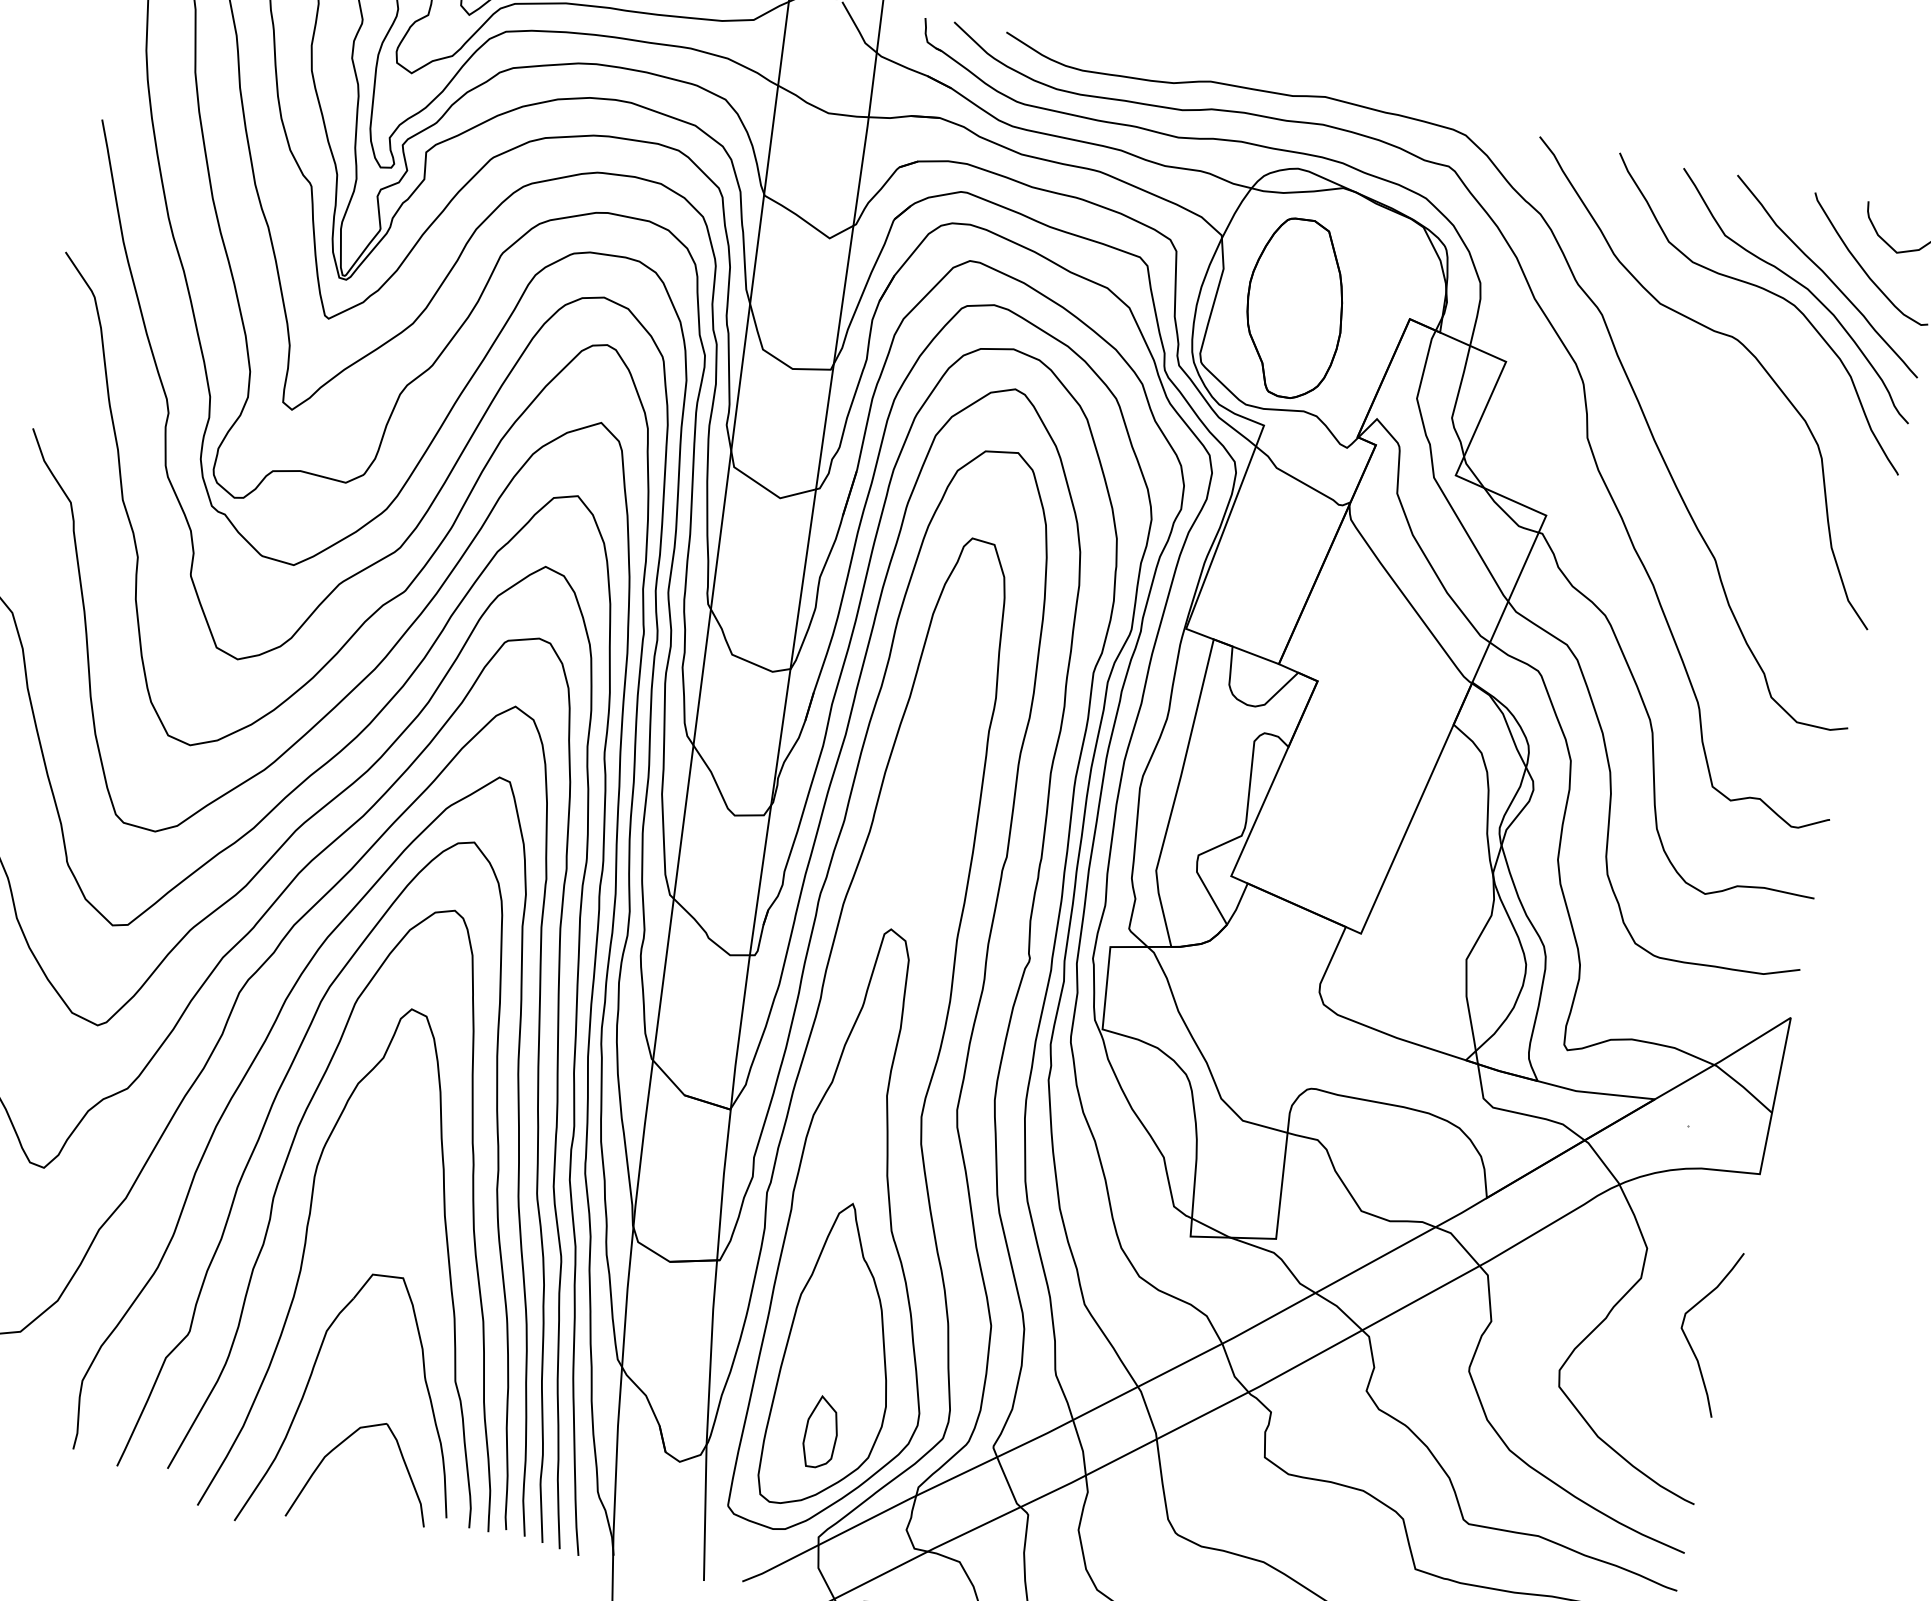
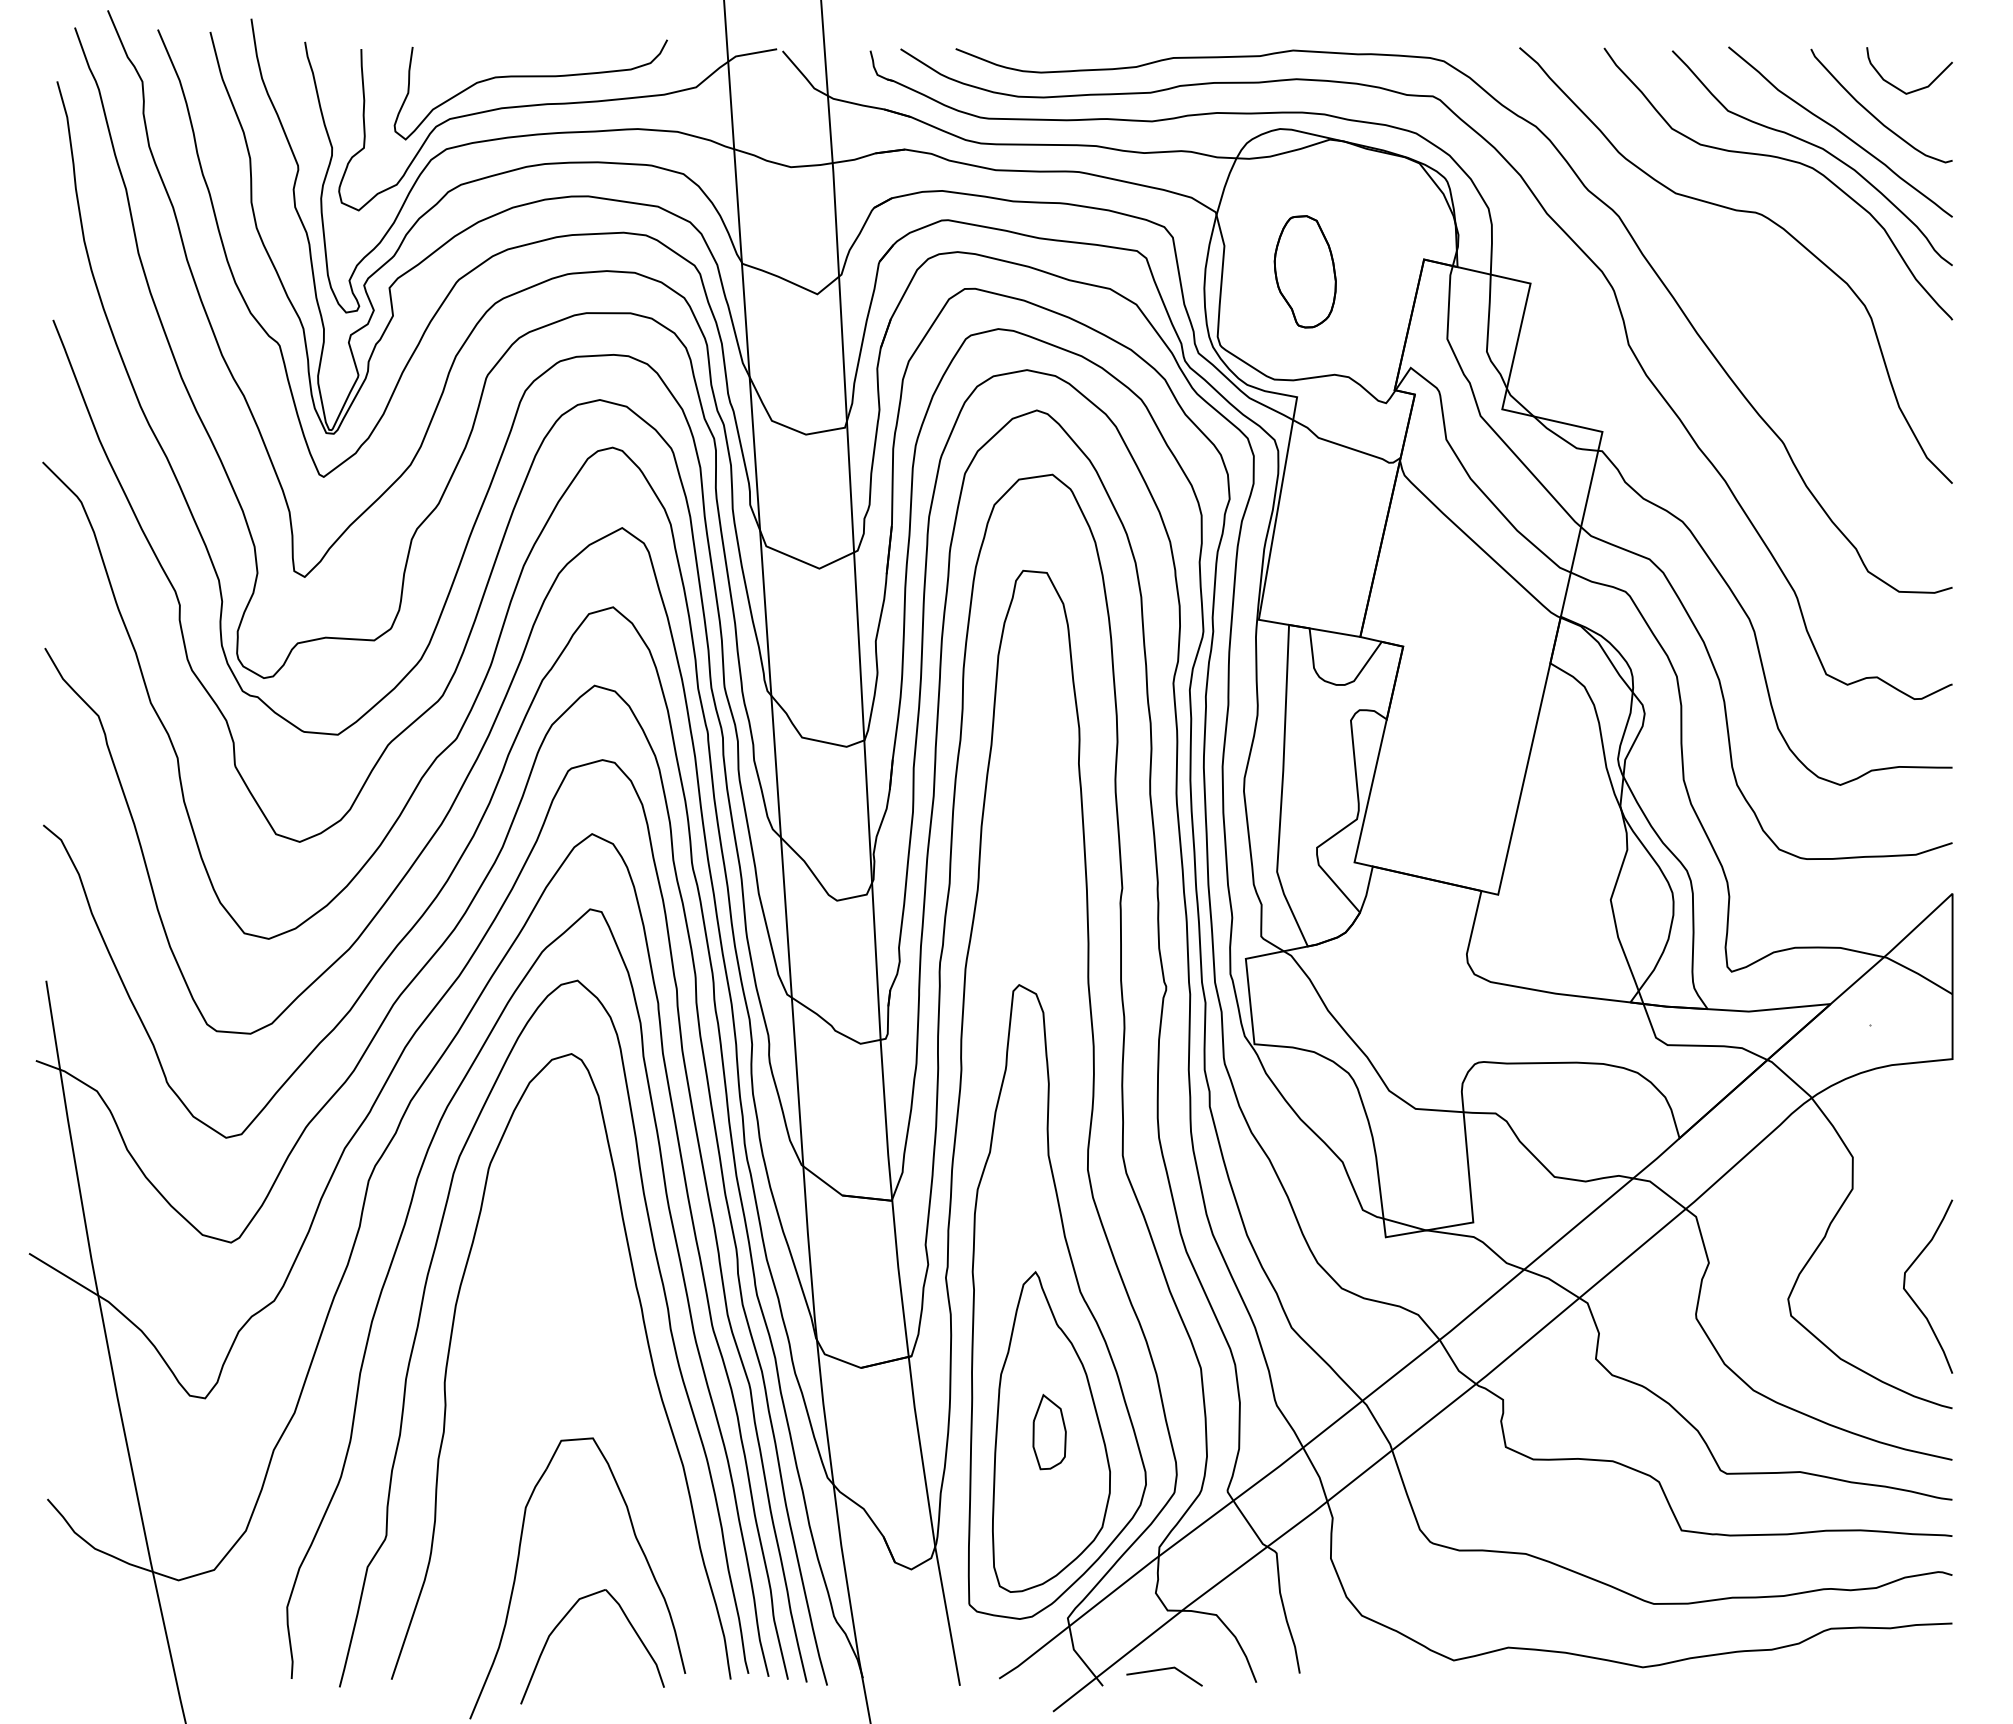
part: (1295, 308) -> (1305, 271), size x0.6
curve: (448, 1266) -> (636, 1417), removed
curve: (1687, 1337) -> (1911, 1296), moved
part: (821, 1431) -> (1049, 1431), moved

